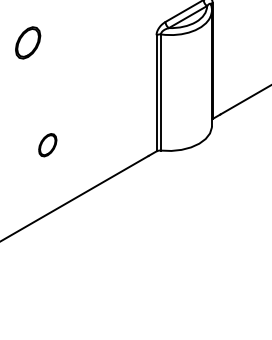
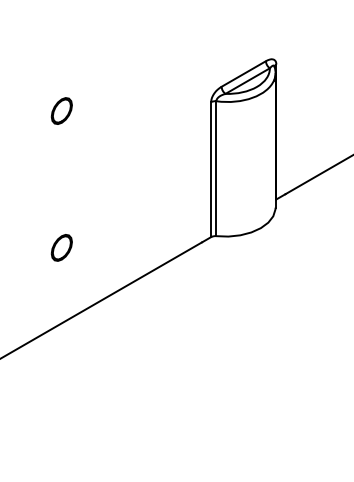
part: (27, 42) -> (61, 110), size x0.71
part: (47, 144) -> (61, 247), moved

